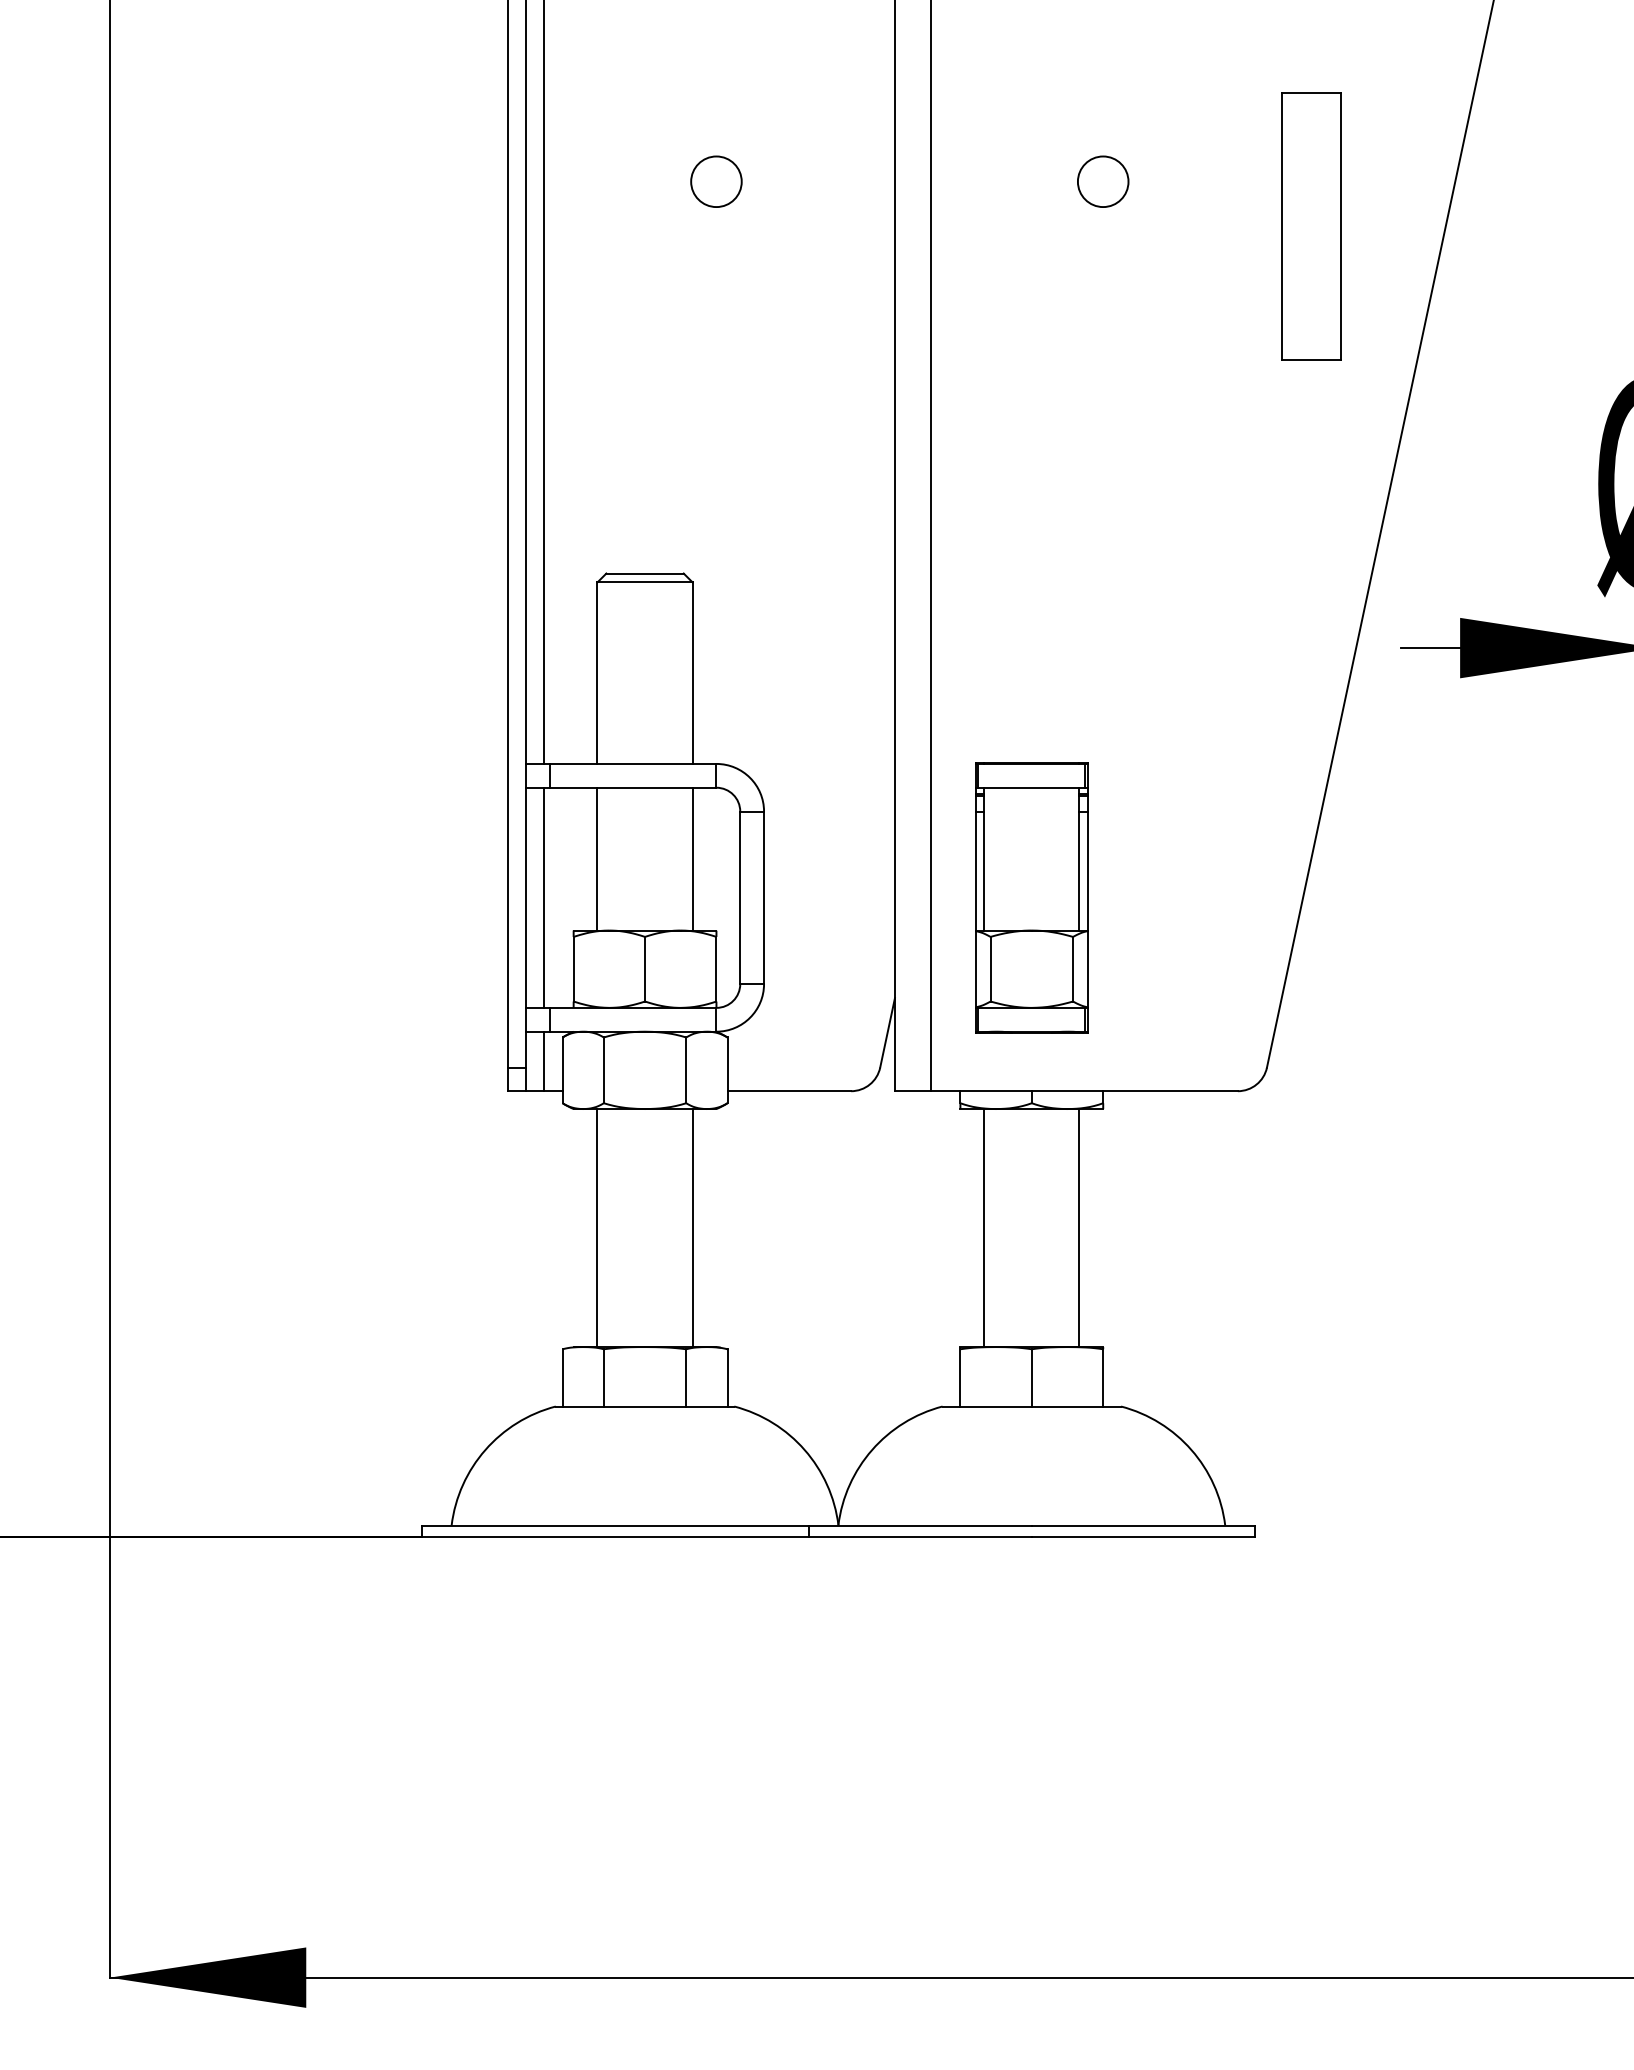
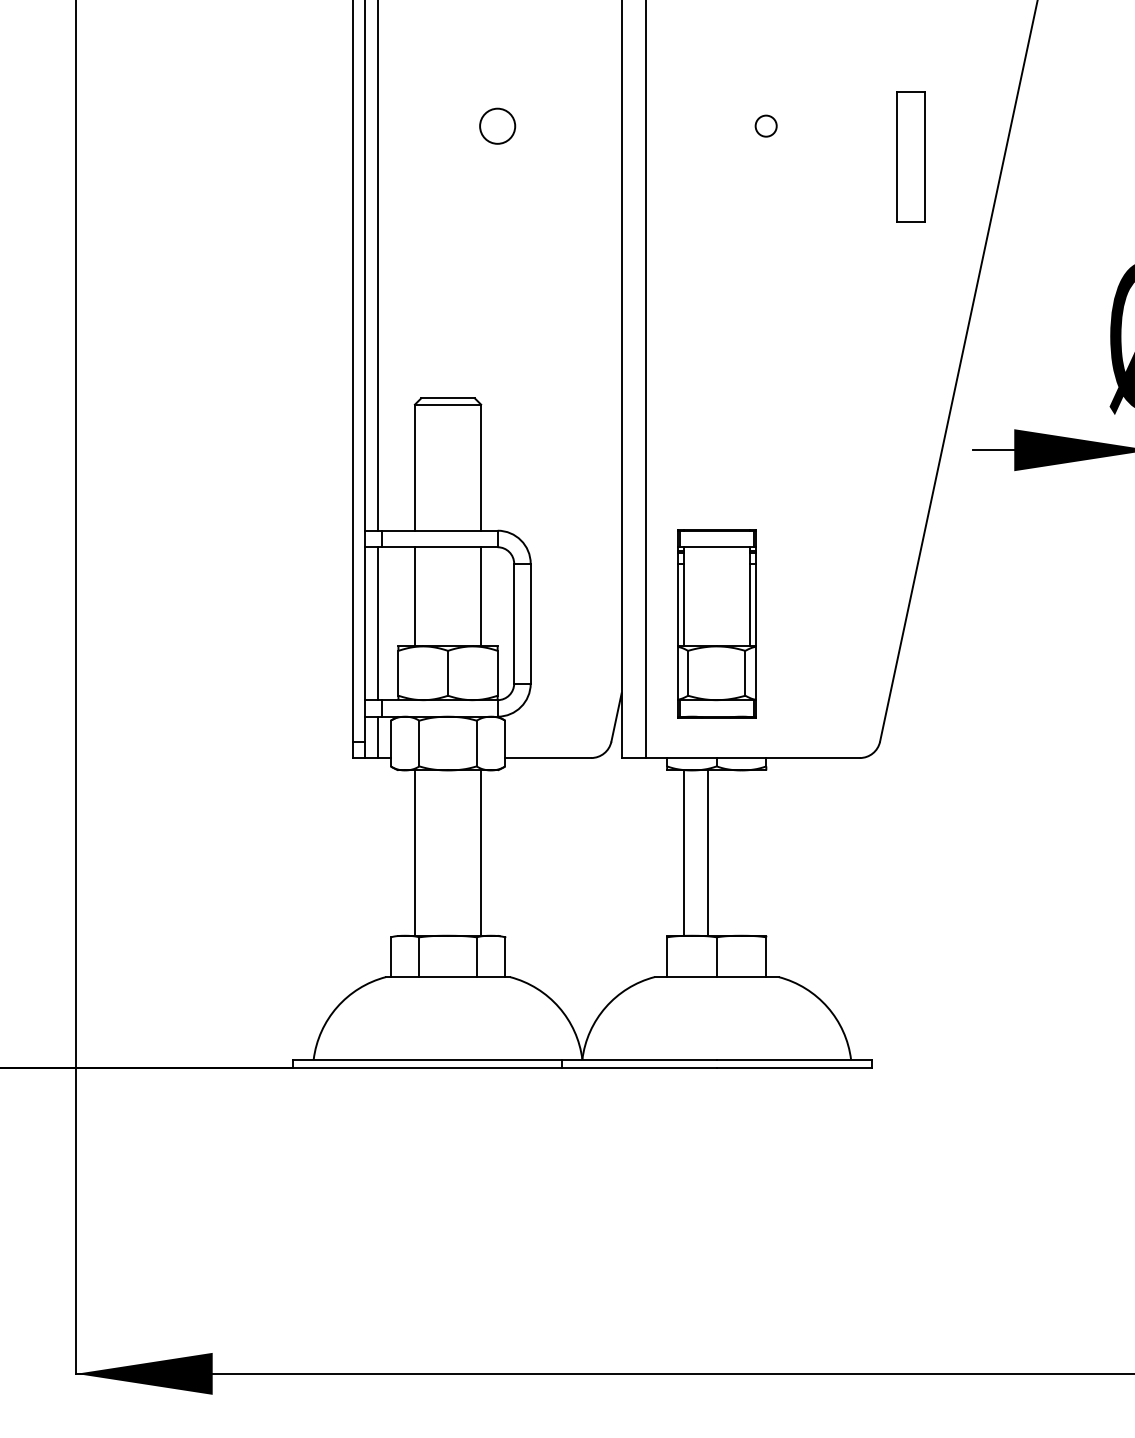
circle: (1102, 180) -> (765, 125), size x0.6
part: (1310, 225) -> (910, 156), size x0.7
line: (1078, 1227) -> (707, 852), moved

